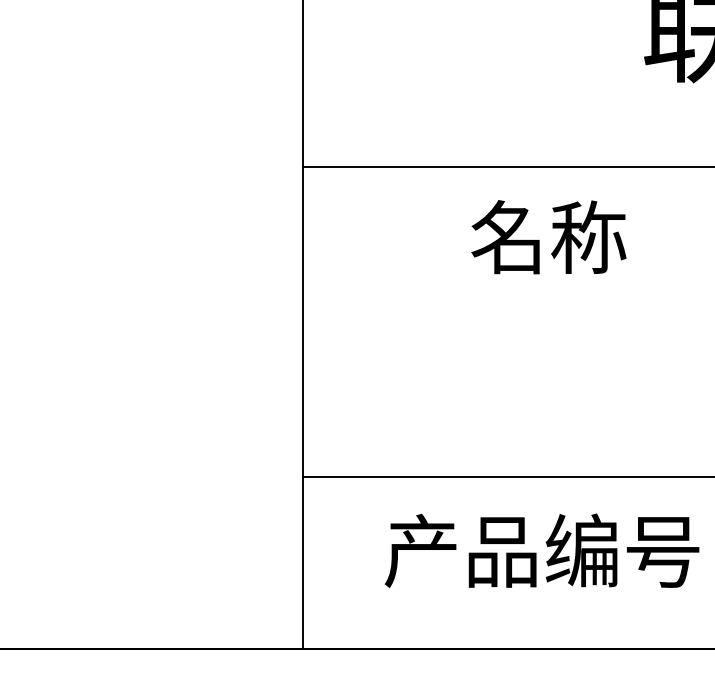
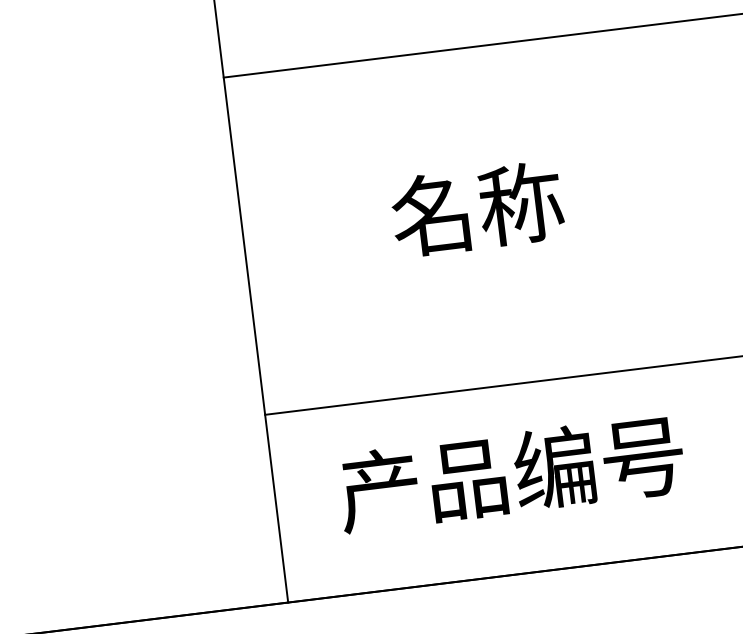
text: (548, 237) -> (477, 209), moved
text: (541, 550) -> (510, 473), moved

